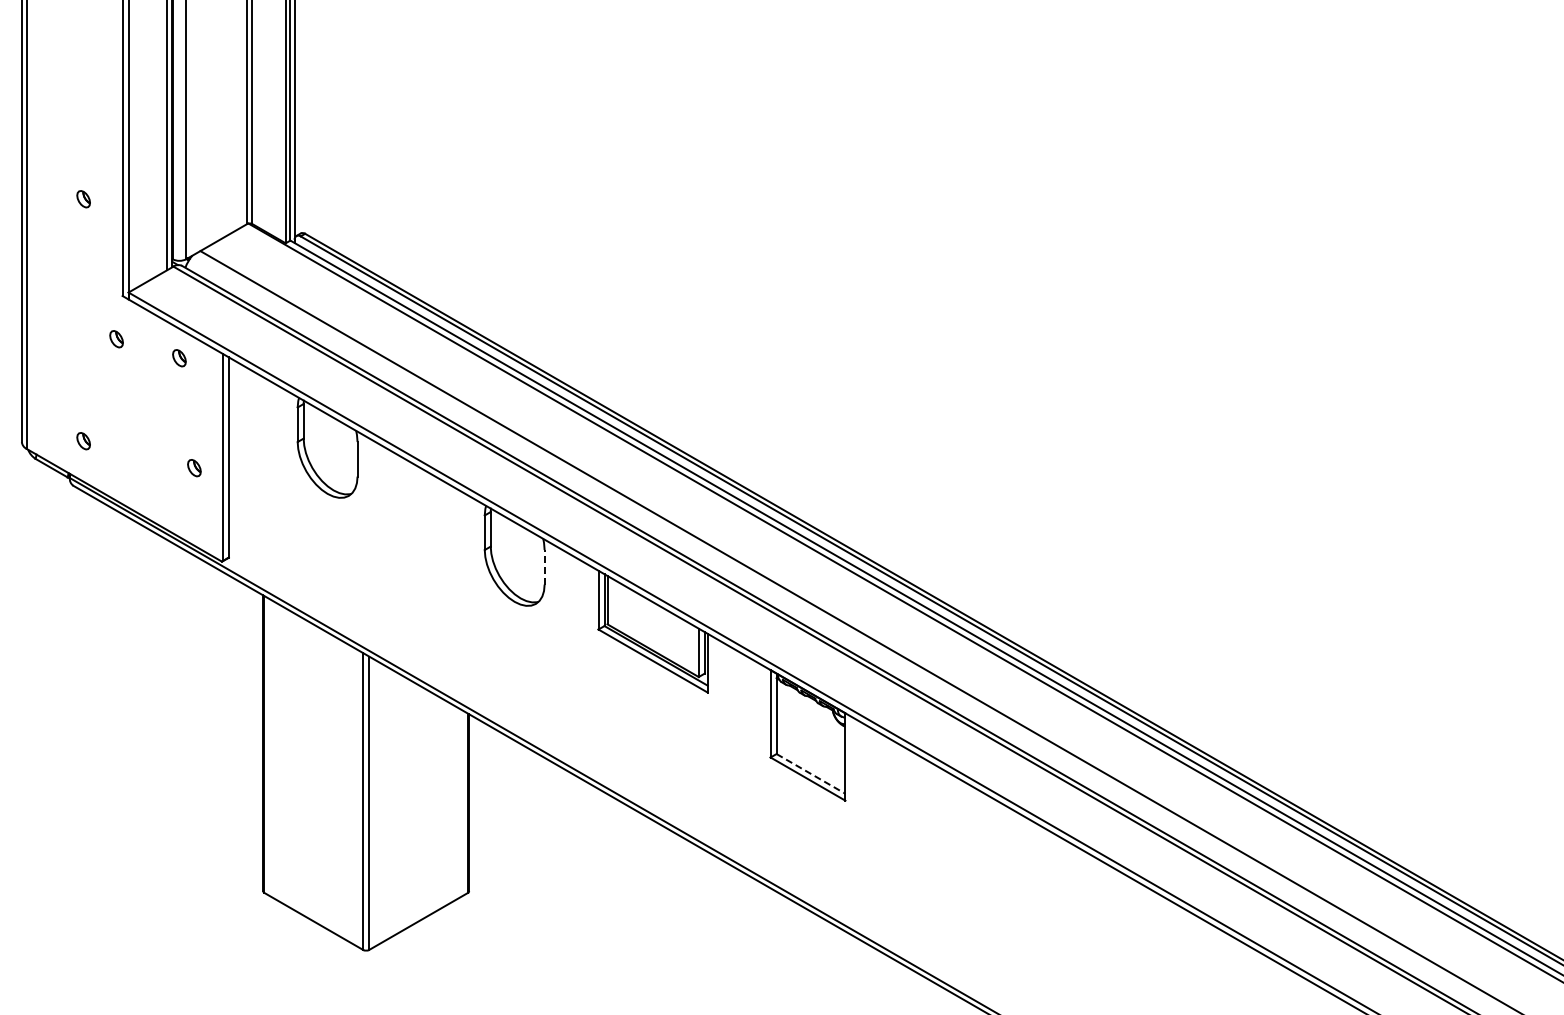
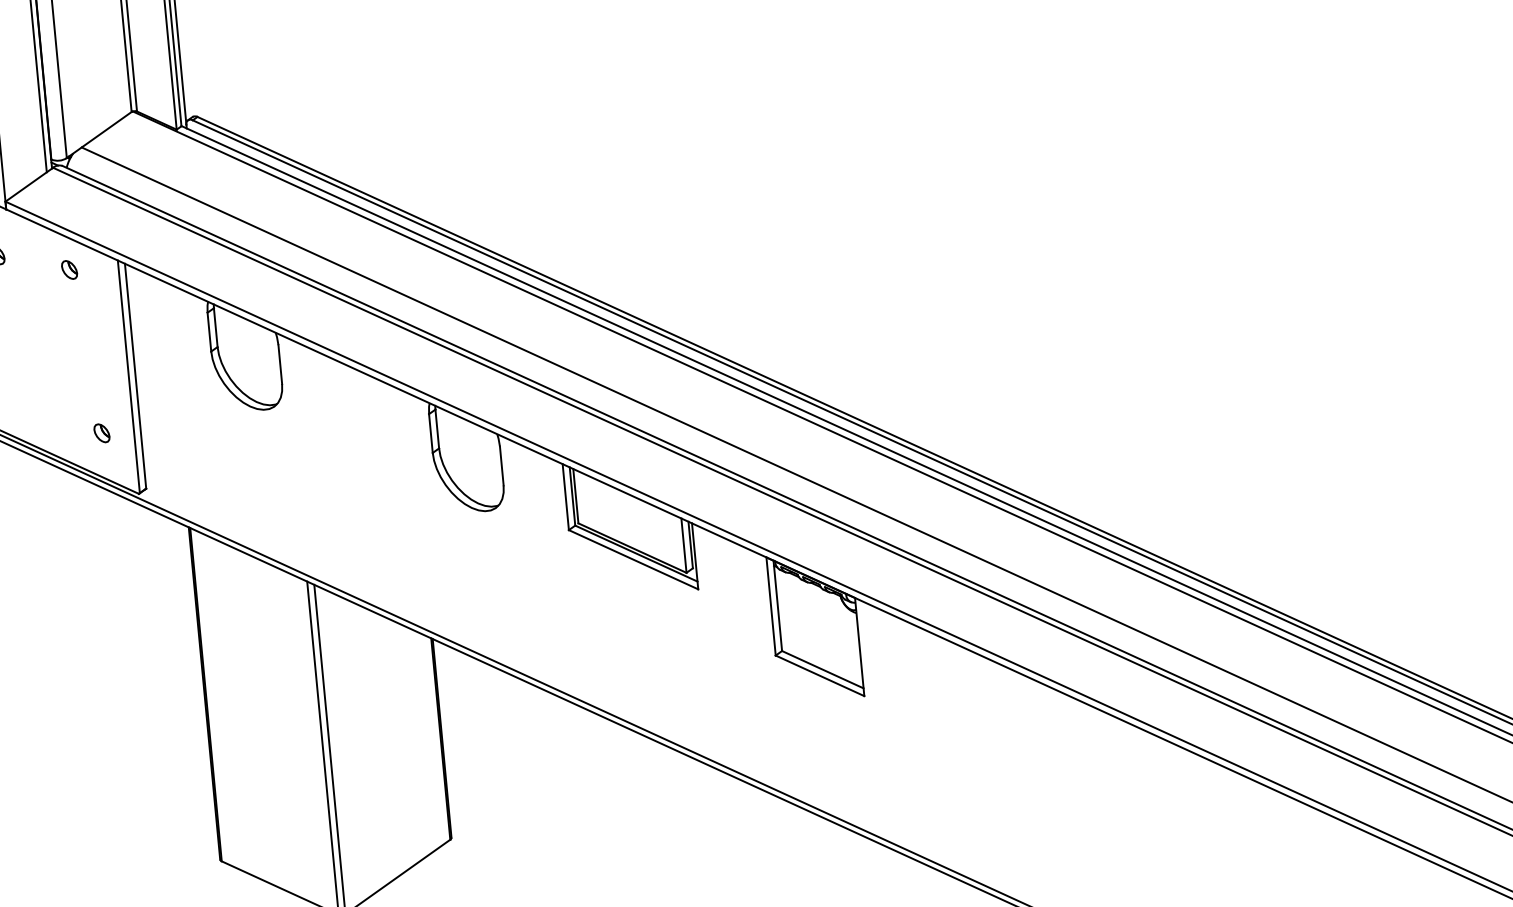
part: (194, 468) -> (102, 433), moved
line: (544, 566) -> (501, 465), dashed -> solid
line: (811, 773) -> (823, 669), dashed -> solid

